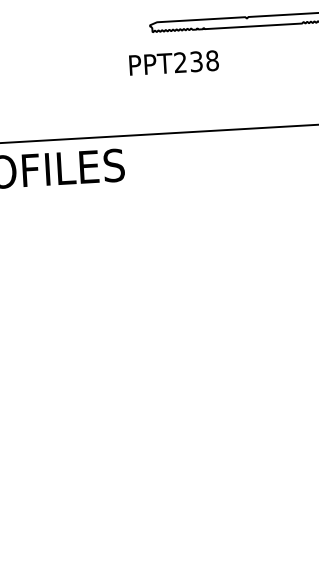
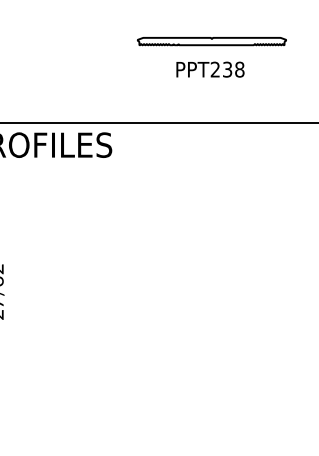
text: (174, 62) -> (210, 69), moved

